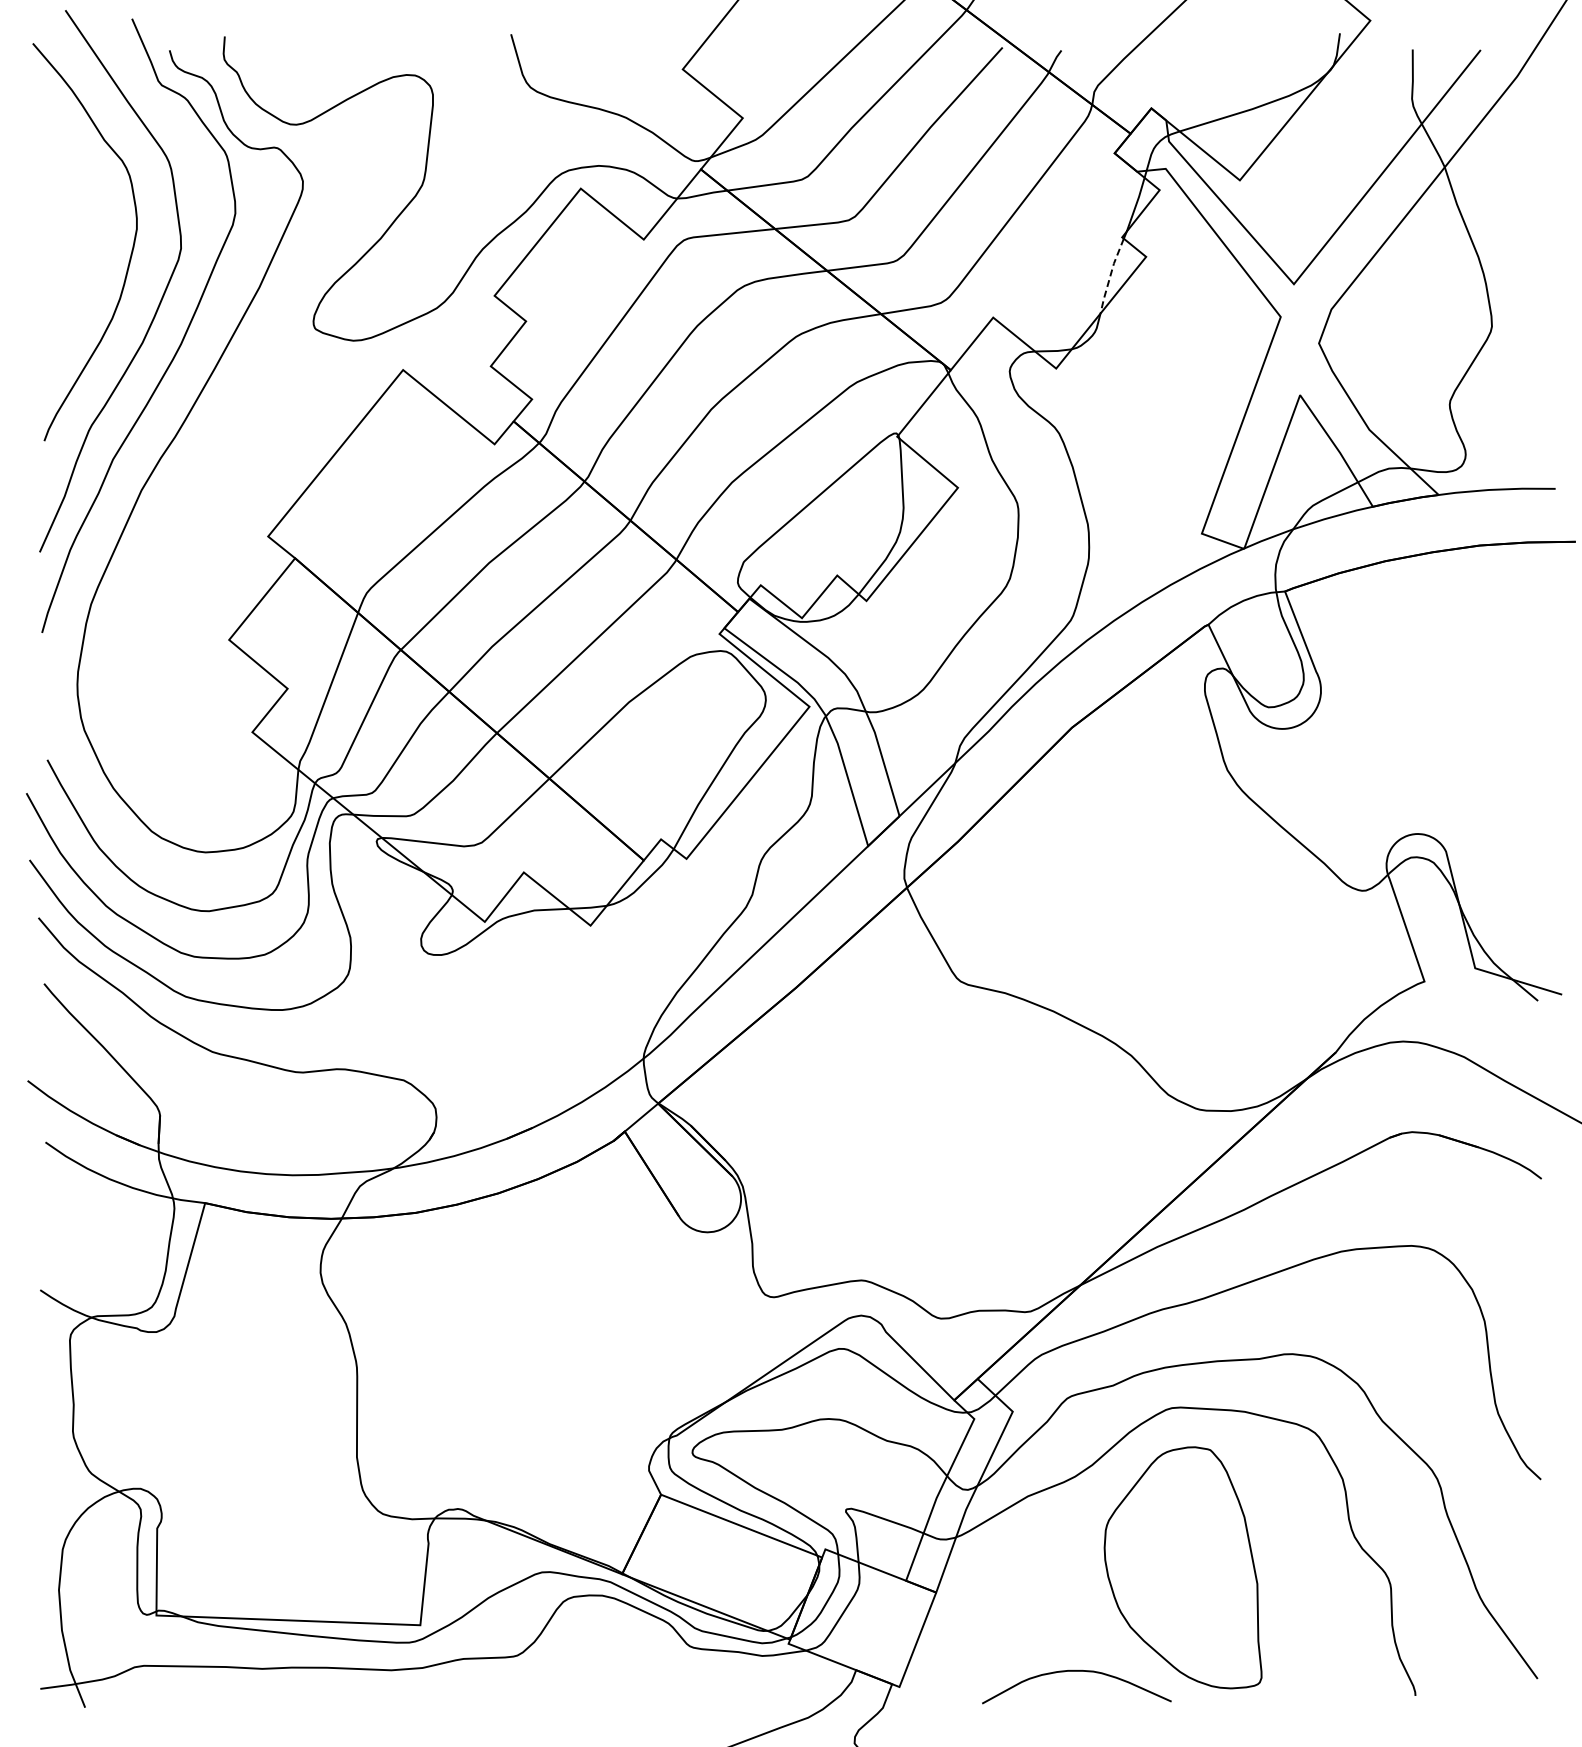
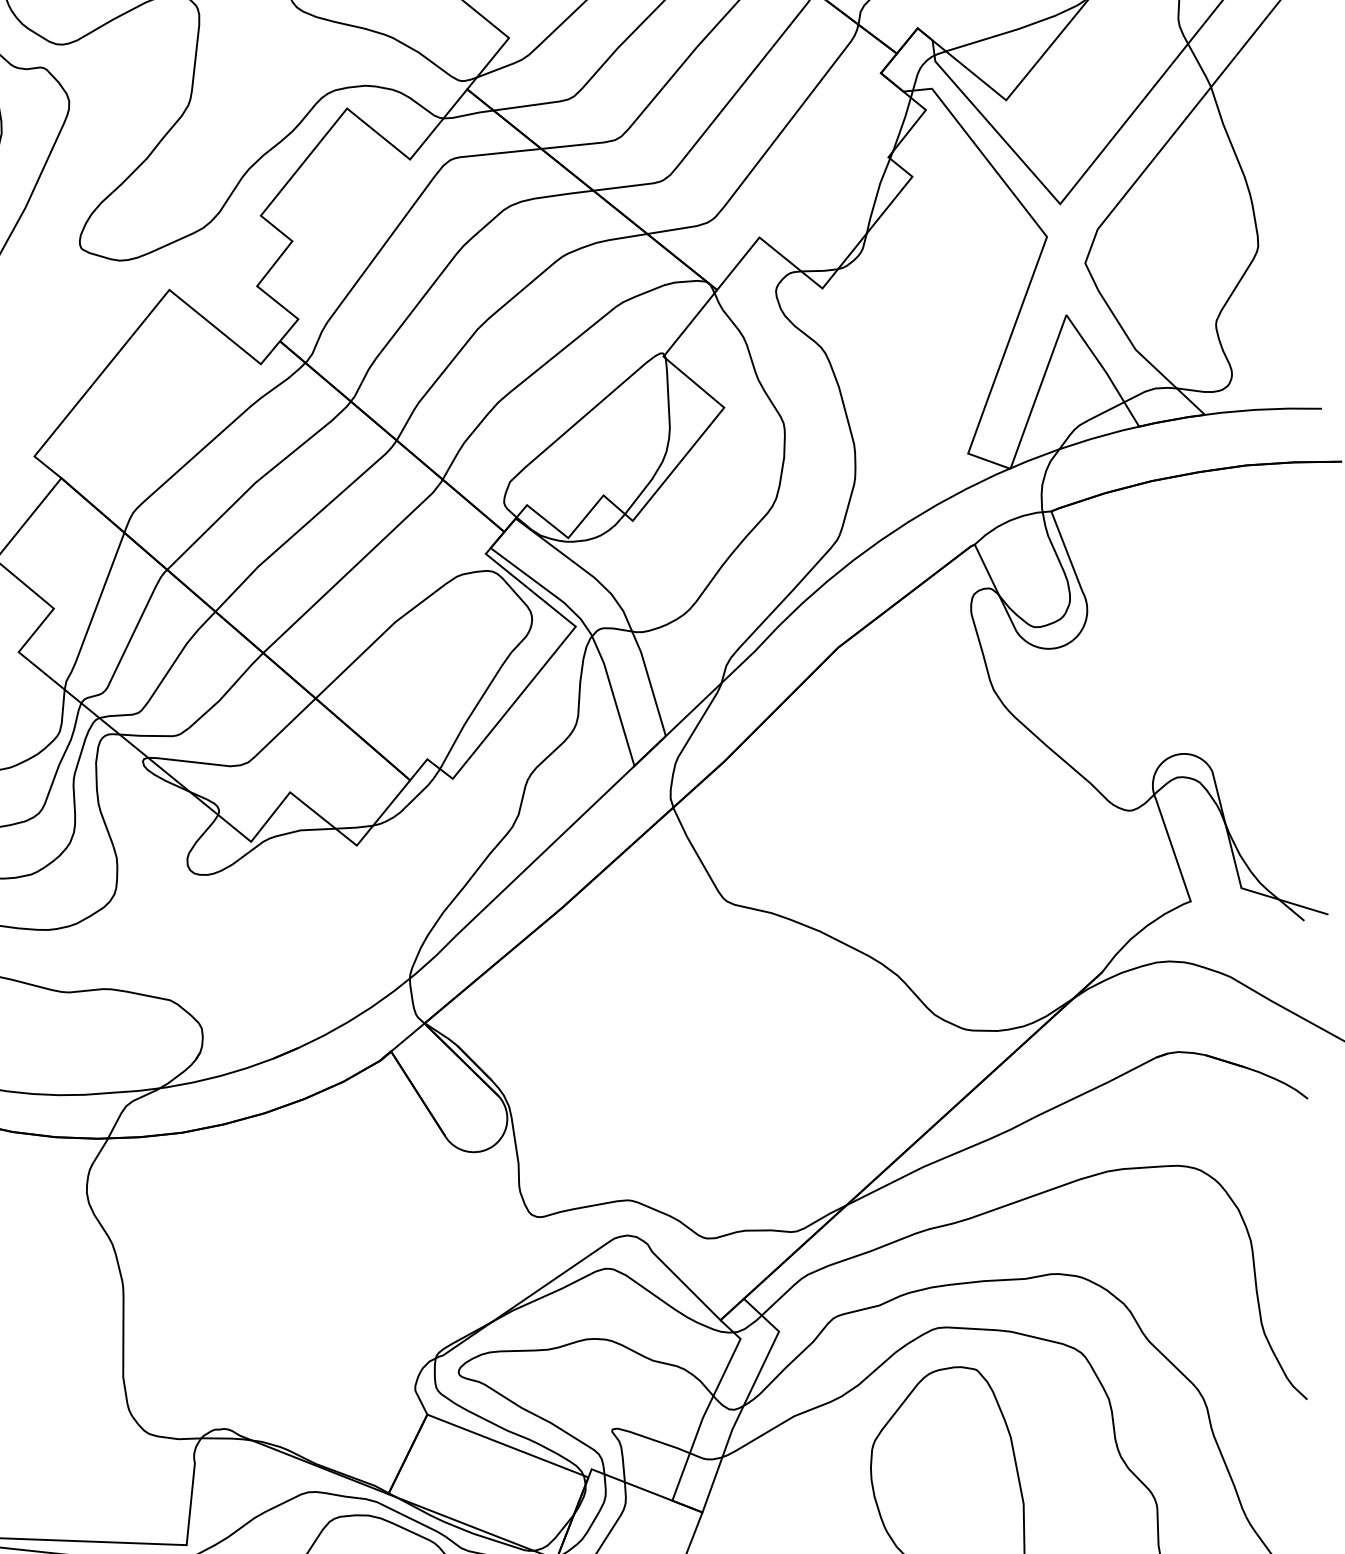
line: (1110, 275) -> (876, 195), dashed -> solid

